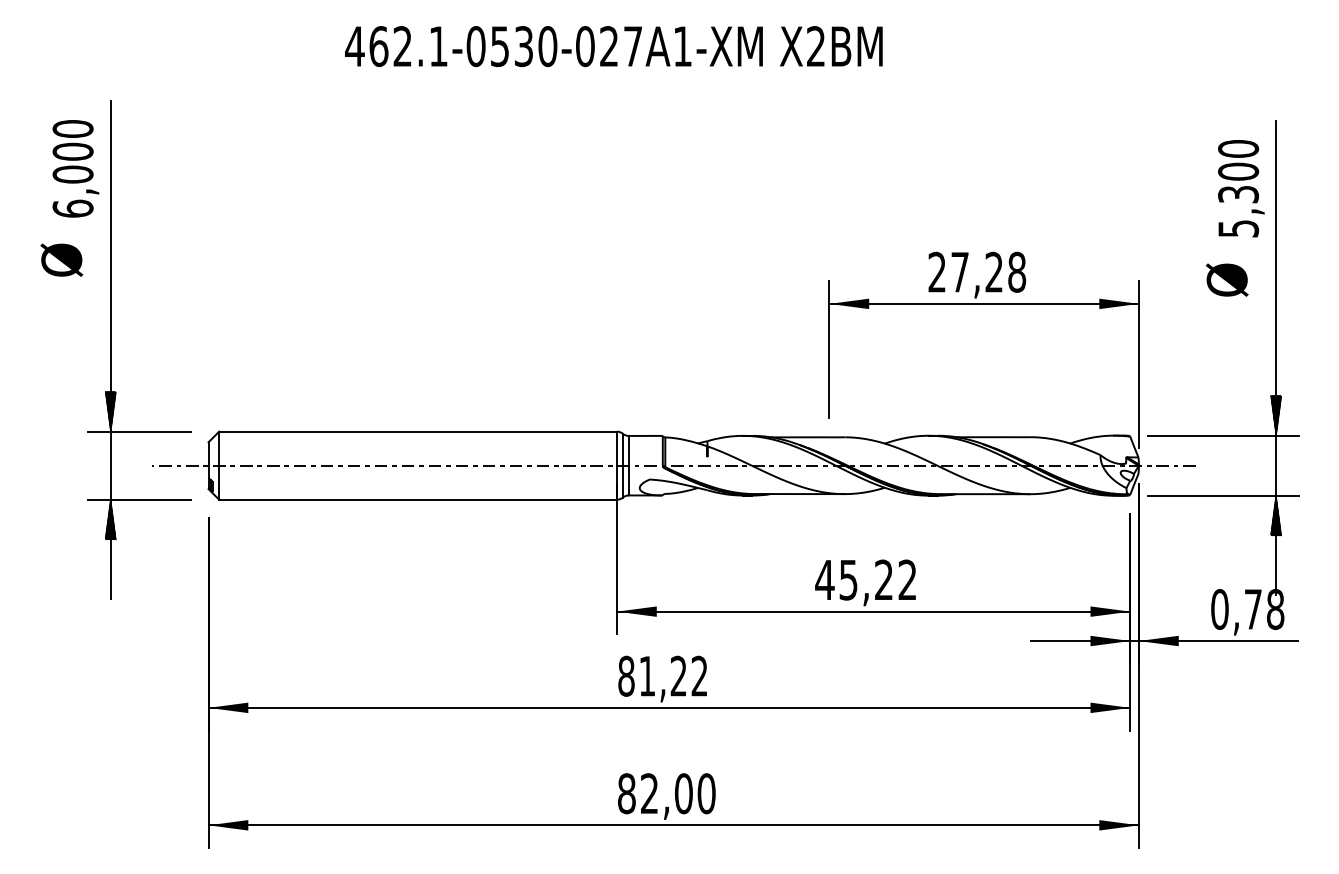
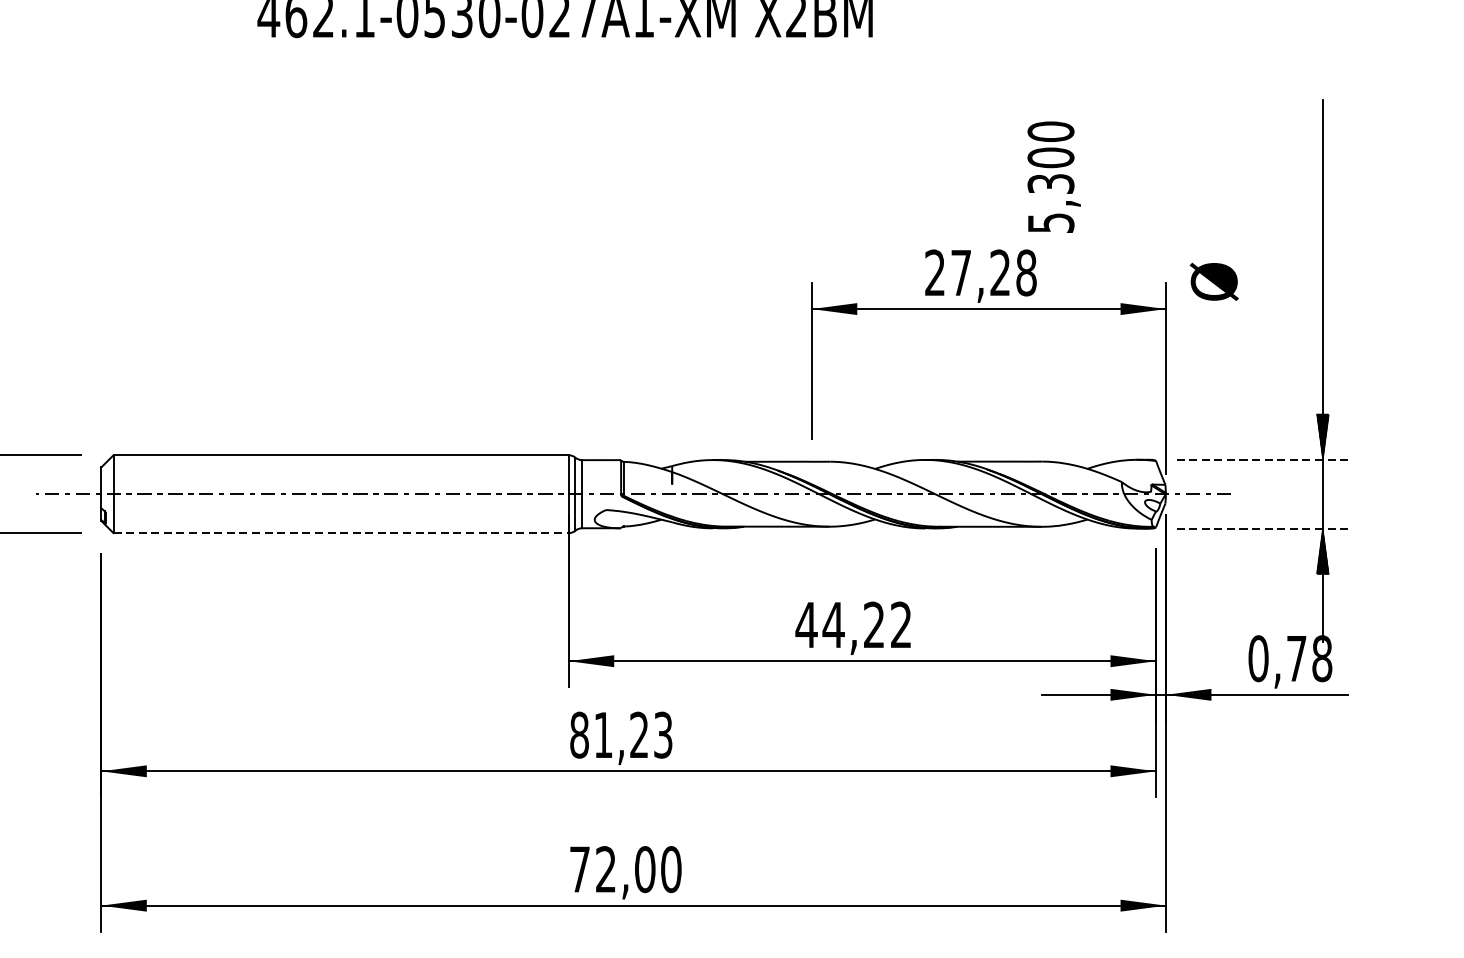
text: (1241, 188) -> (1054, 177), moved
text: (1226, 279) -> (1213, 281), moved
line: (1224, 435) -> (1263, 459), solid -> dashed
line: (1224, 495) -> (1263, 528), solid -> dashed
line: (418, 499) -> (341, 532), solid -> dashed
text: (848, 580) -> (833, 625), 45,22 -> 44,22
text: (699, 676) -> (663, 735), 81,22 -> 81,23
text: (626, 793) -> (579, 869), 82,00 -> 72,00

